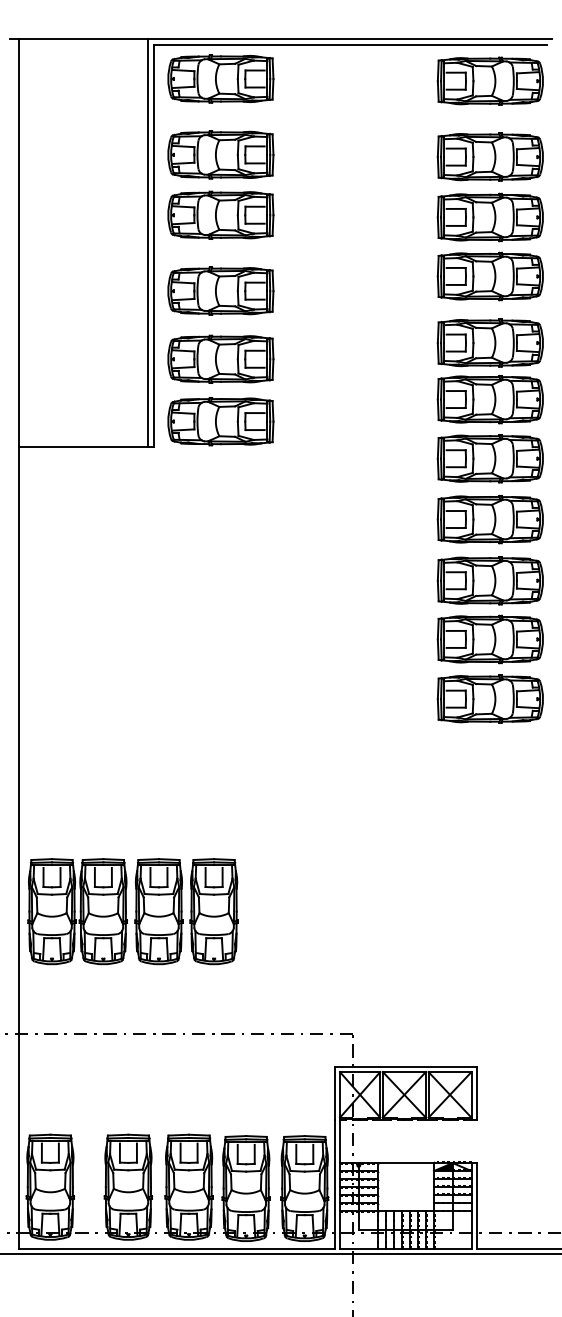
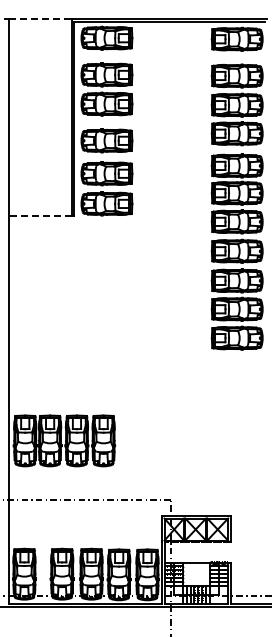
line: (85, 40) -> (41, 19), solid -> dashed
line: (83, 447) -> (40, 216), solid -> dashed

